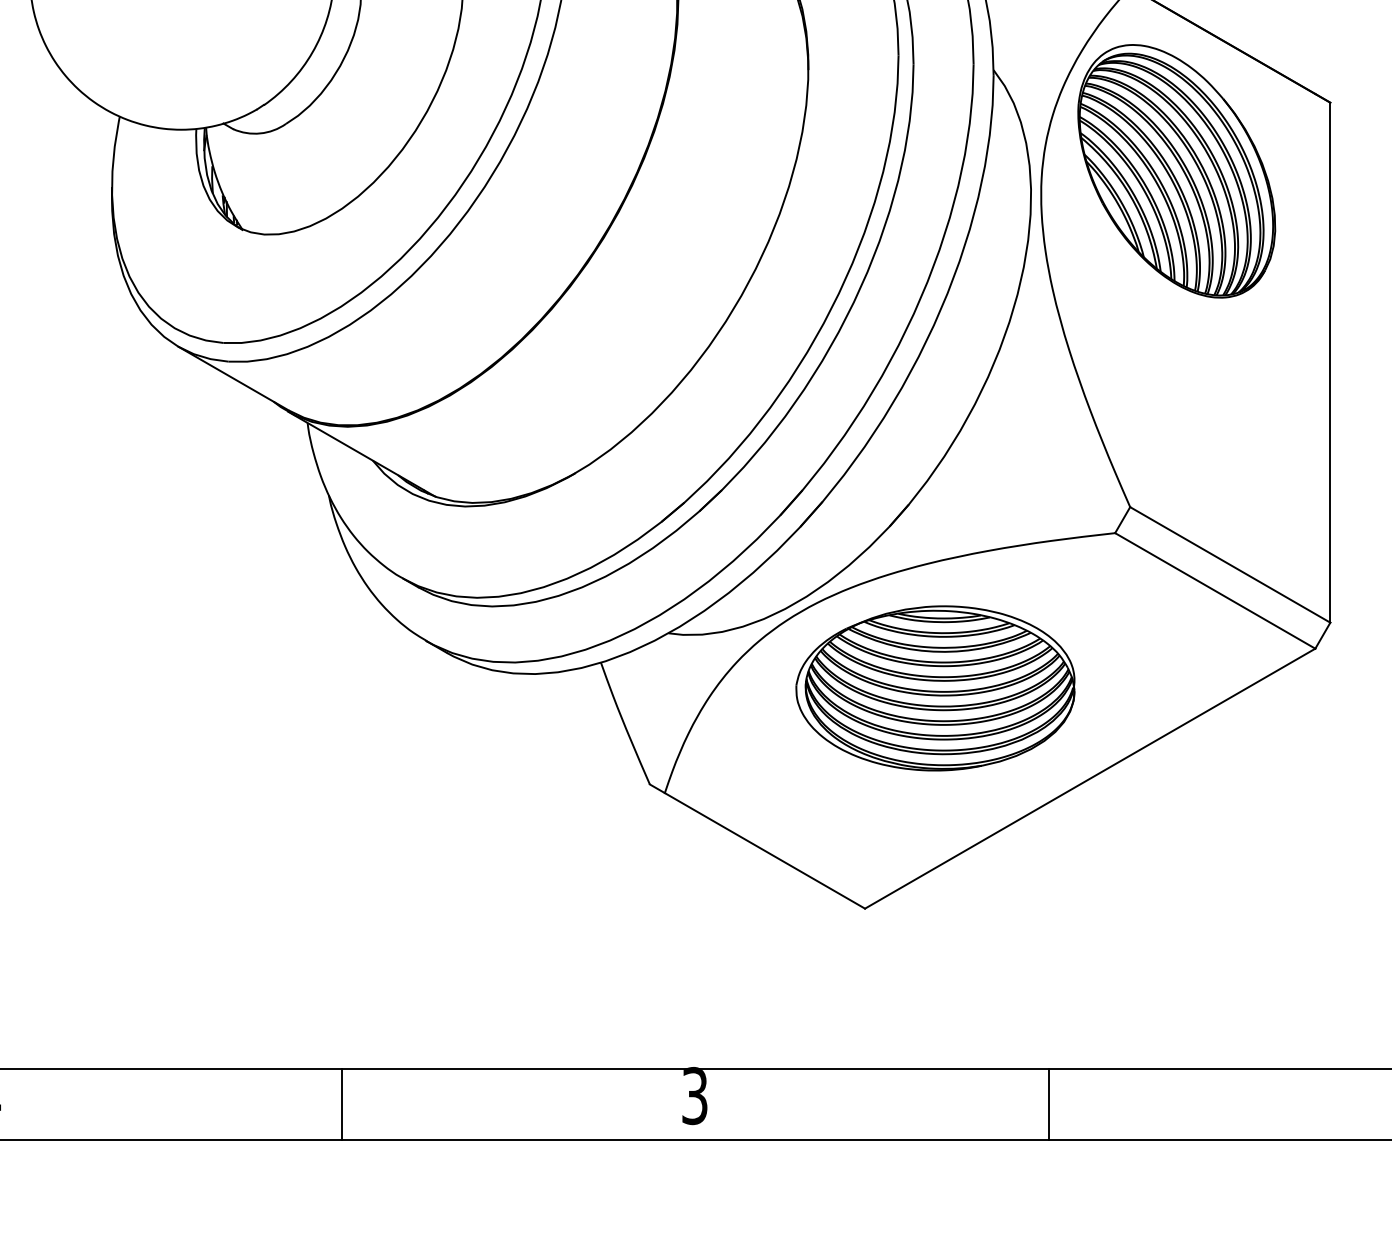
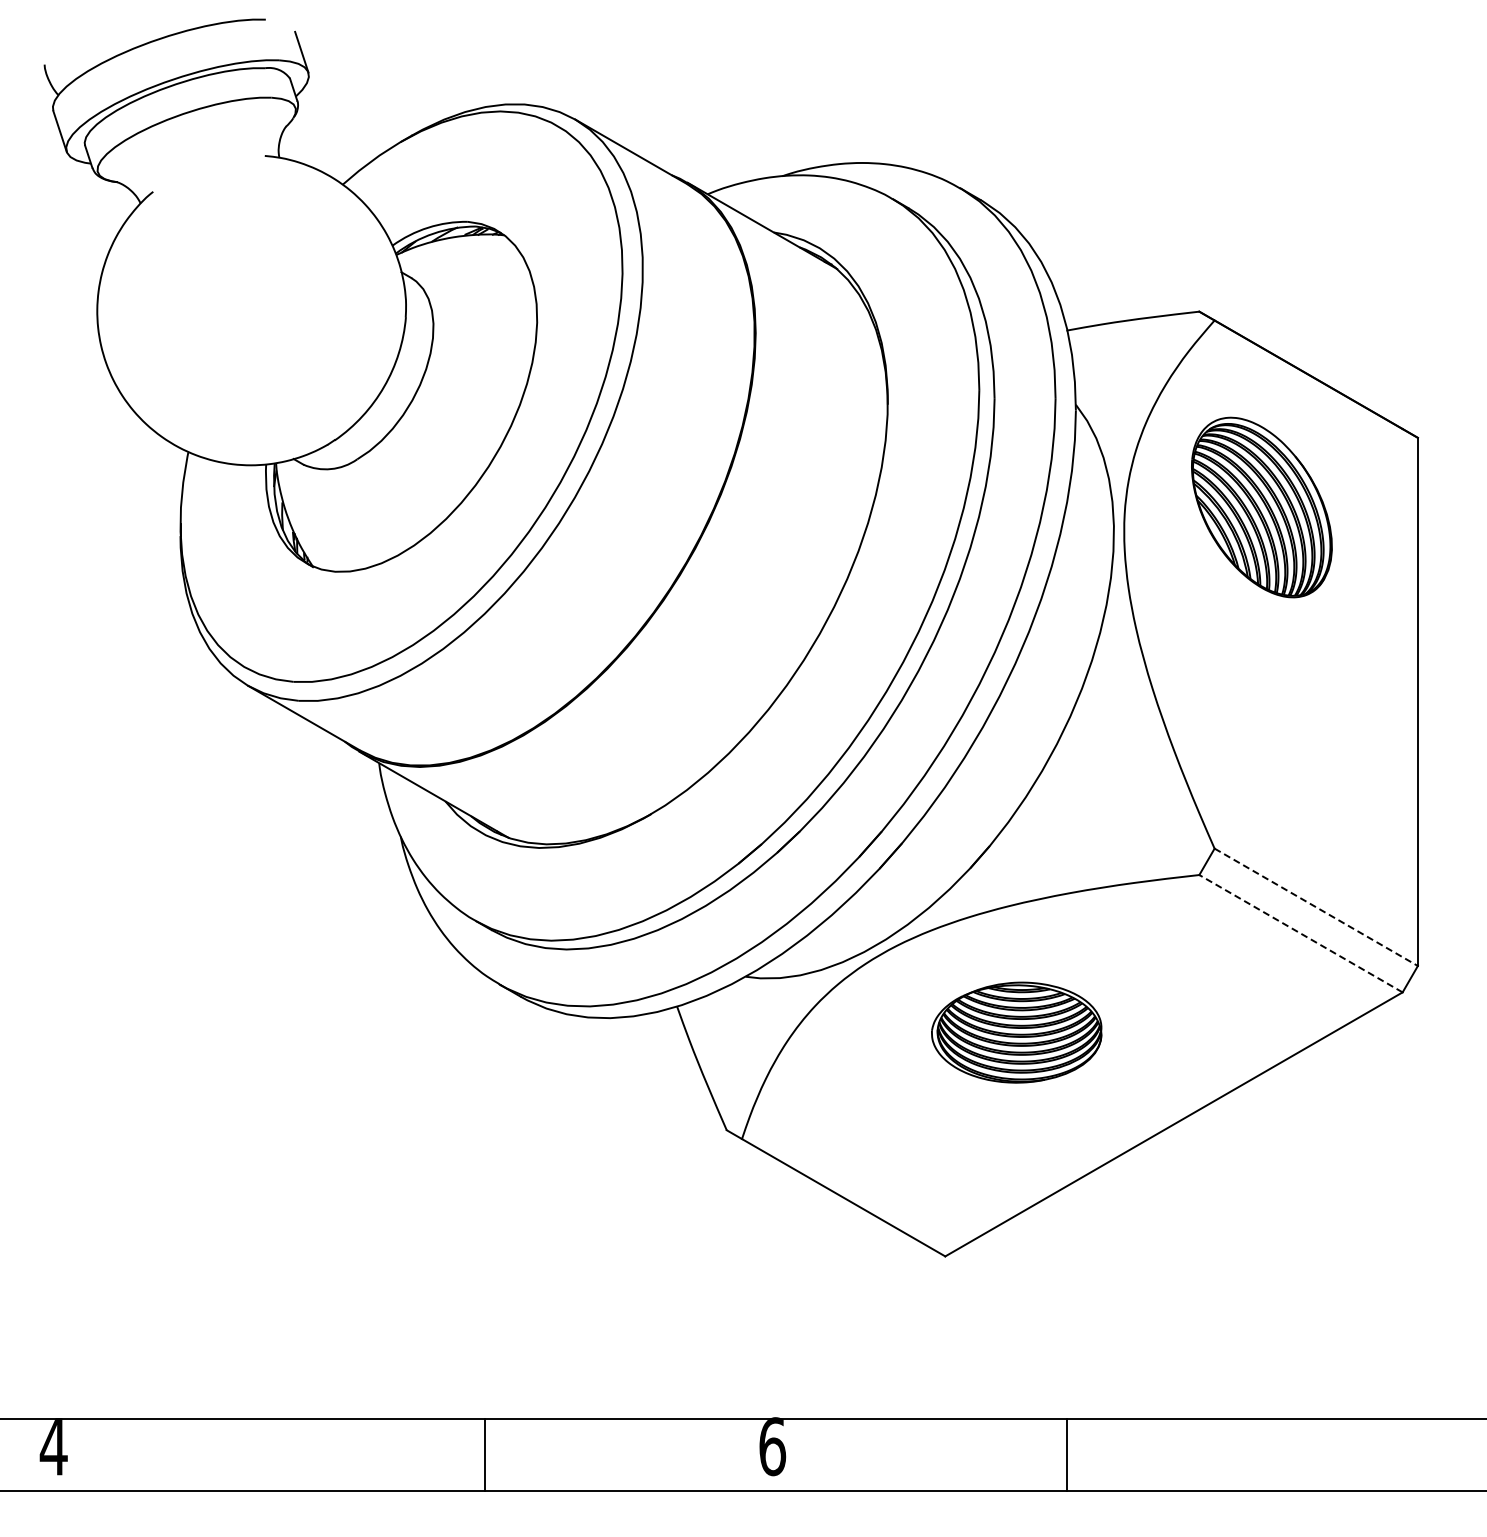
part: (1176, 171) -> (1261, 507), size x0.7
line: (1230, 565) -> (1316, 907), solid -> dashed
line: (1214, 590) -> (1300, 933), solid -> dashed
part: (935, 688) -> (1016, 1032), size x0.6
text: (694, 1095) -> (772, 1446), 3 -> 6
line: (341, 1103) -> (484, 1454), moved
line: (1049, 1103) -> (1066, 1454), moved

